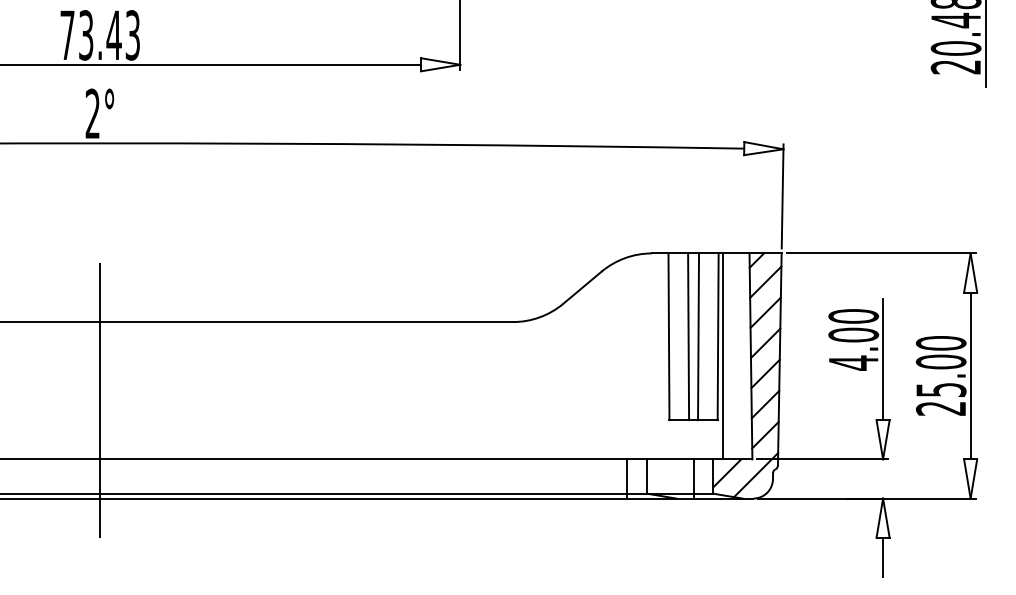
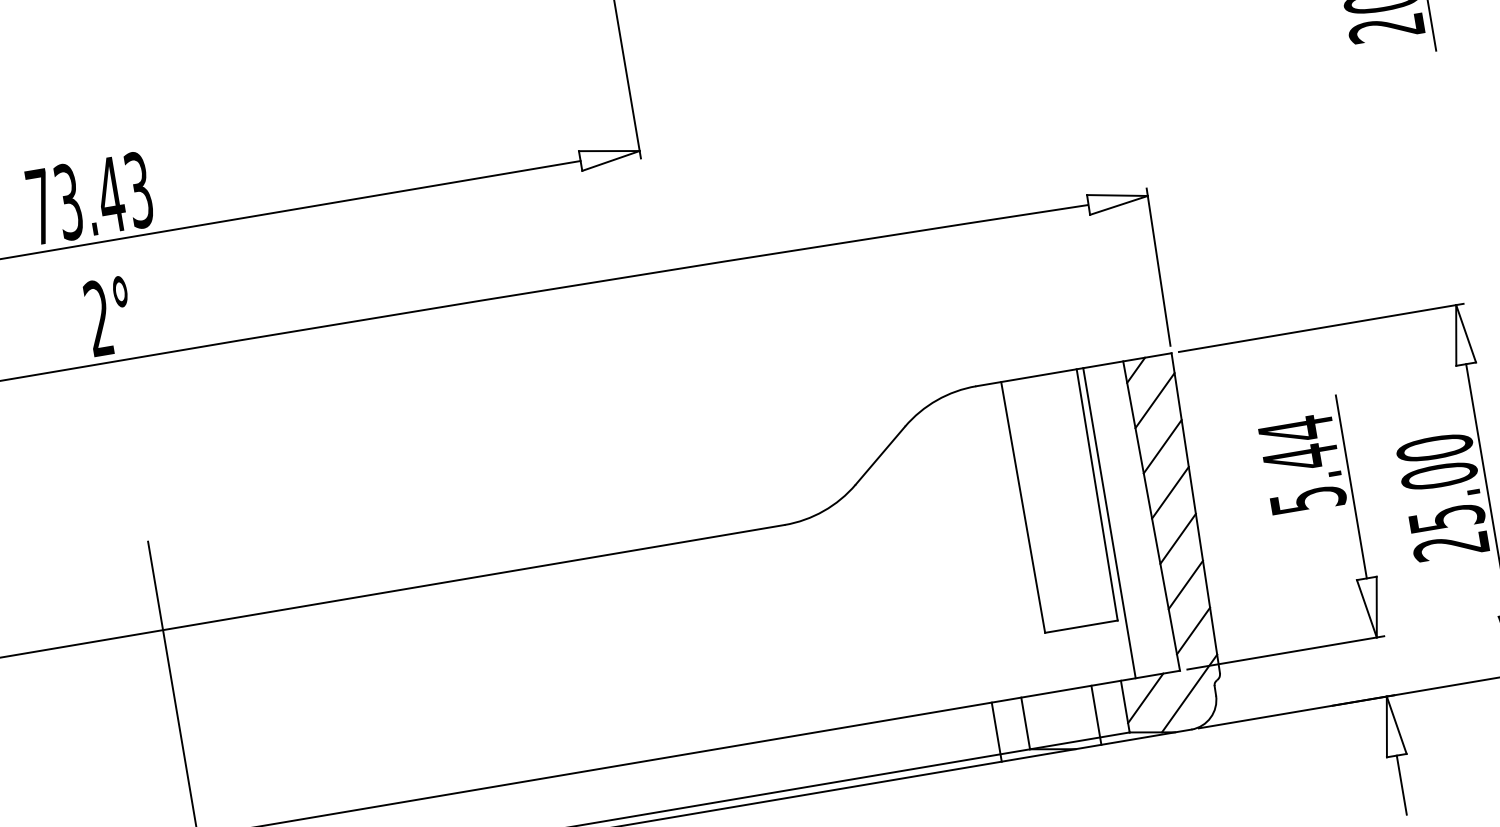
line: (688, 336) -> (1052, 502), removed
line: (698, 336) -> (1067, 499), removed
text: (853, 339) -> (1301, 464), 4.00 -> 5.44

